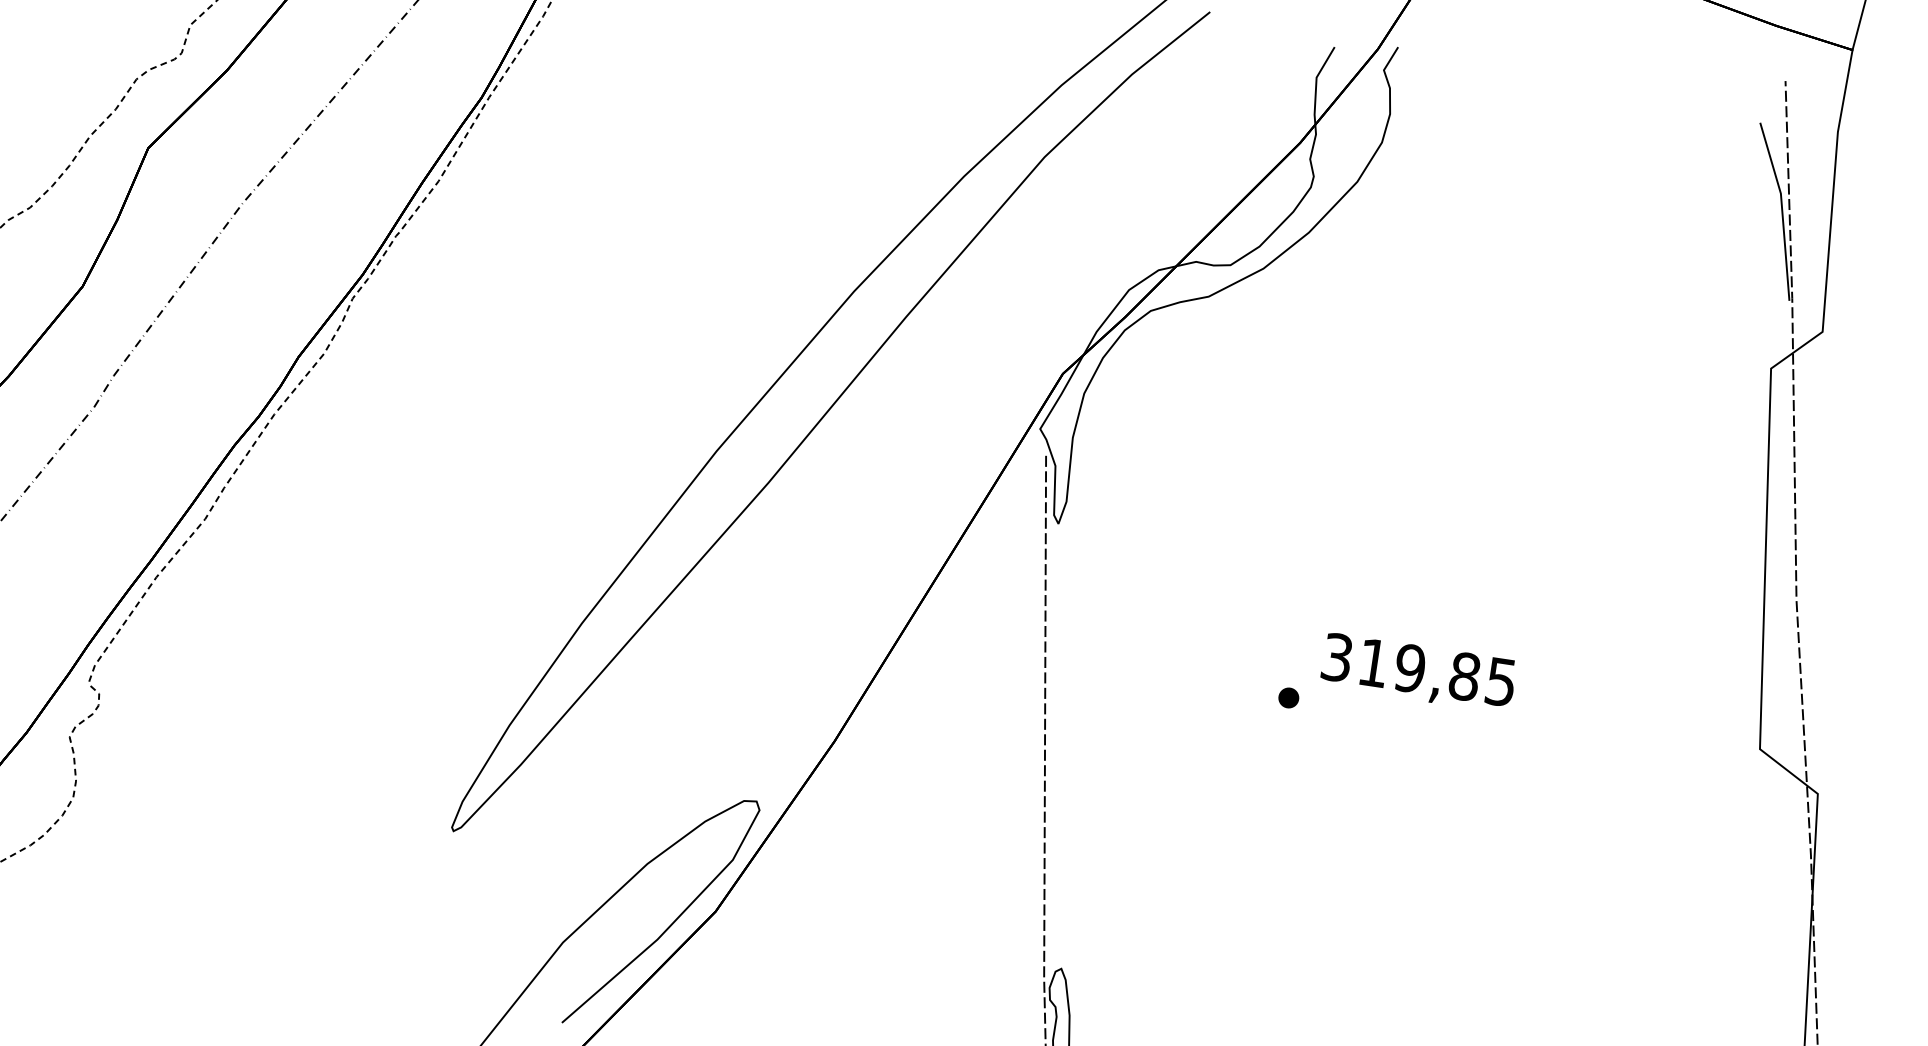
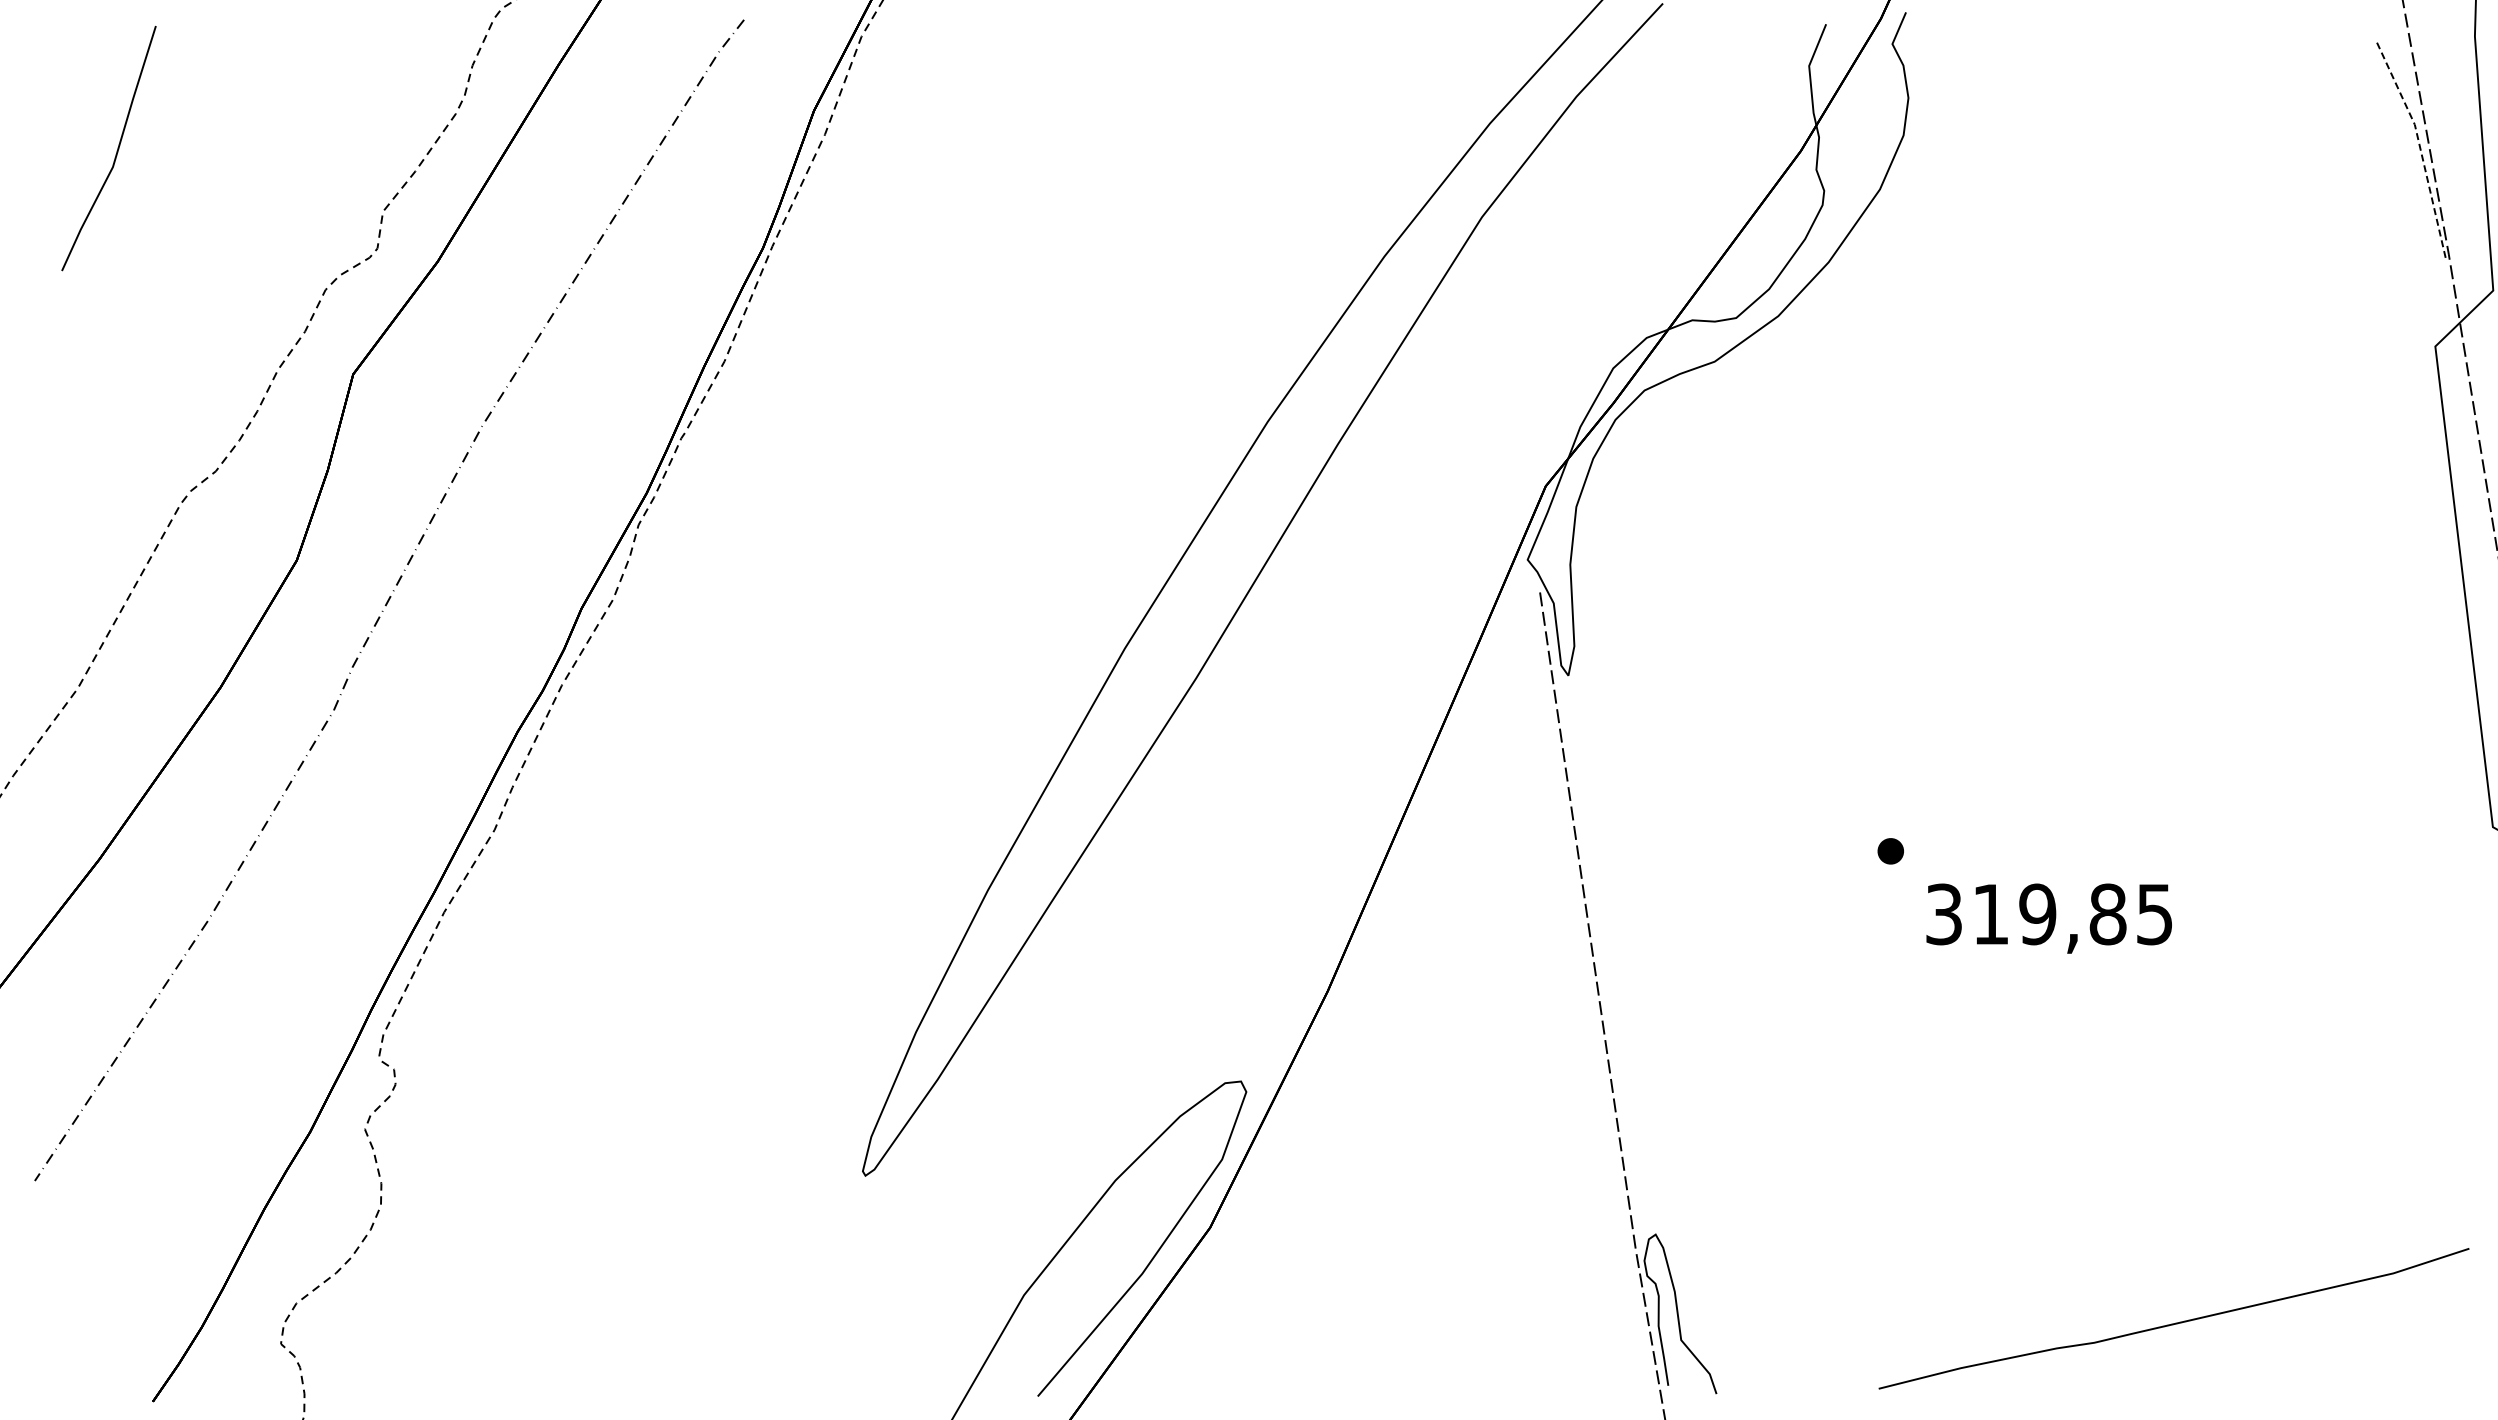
line: (1782, 210) -> (2419, 145), solid -> dashed
text: (1417, 672) -> (2048, 918), moved

